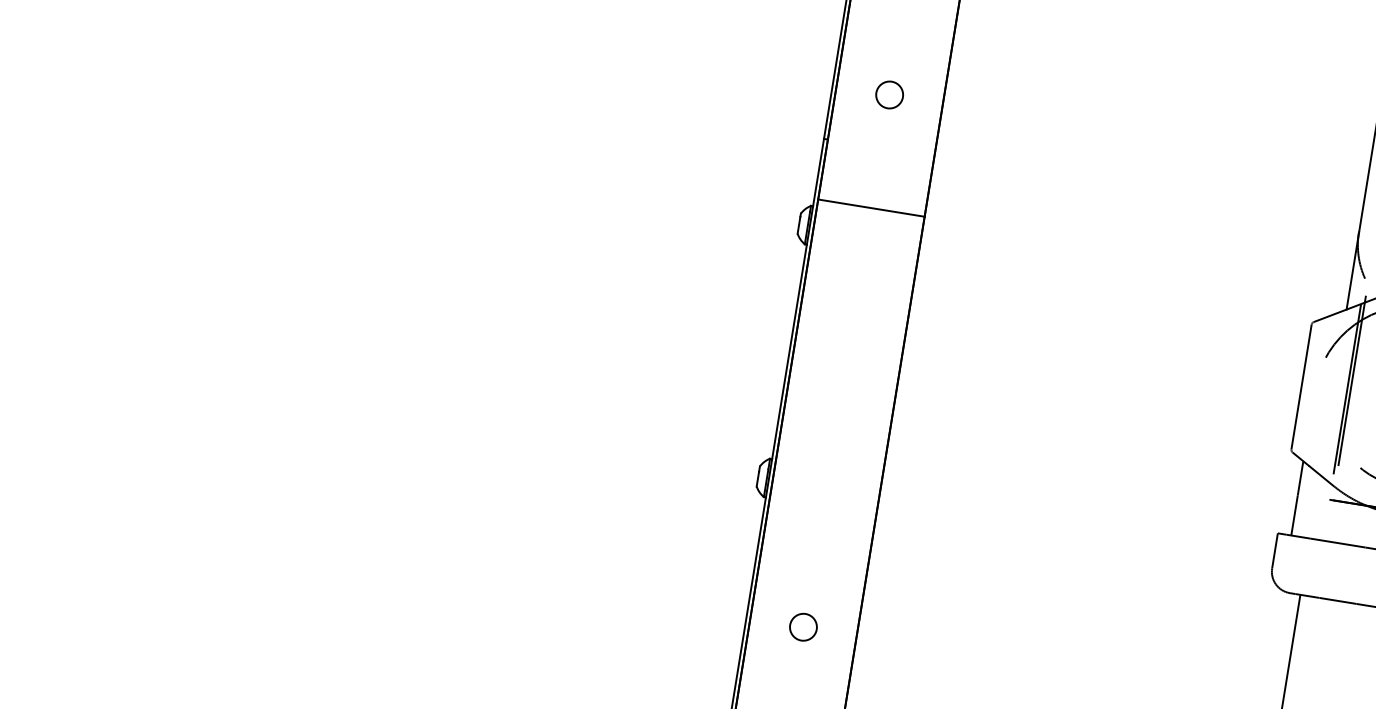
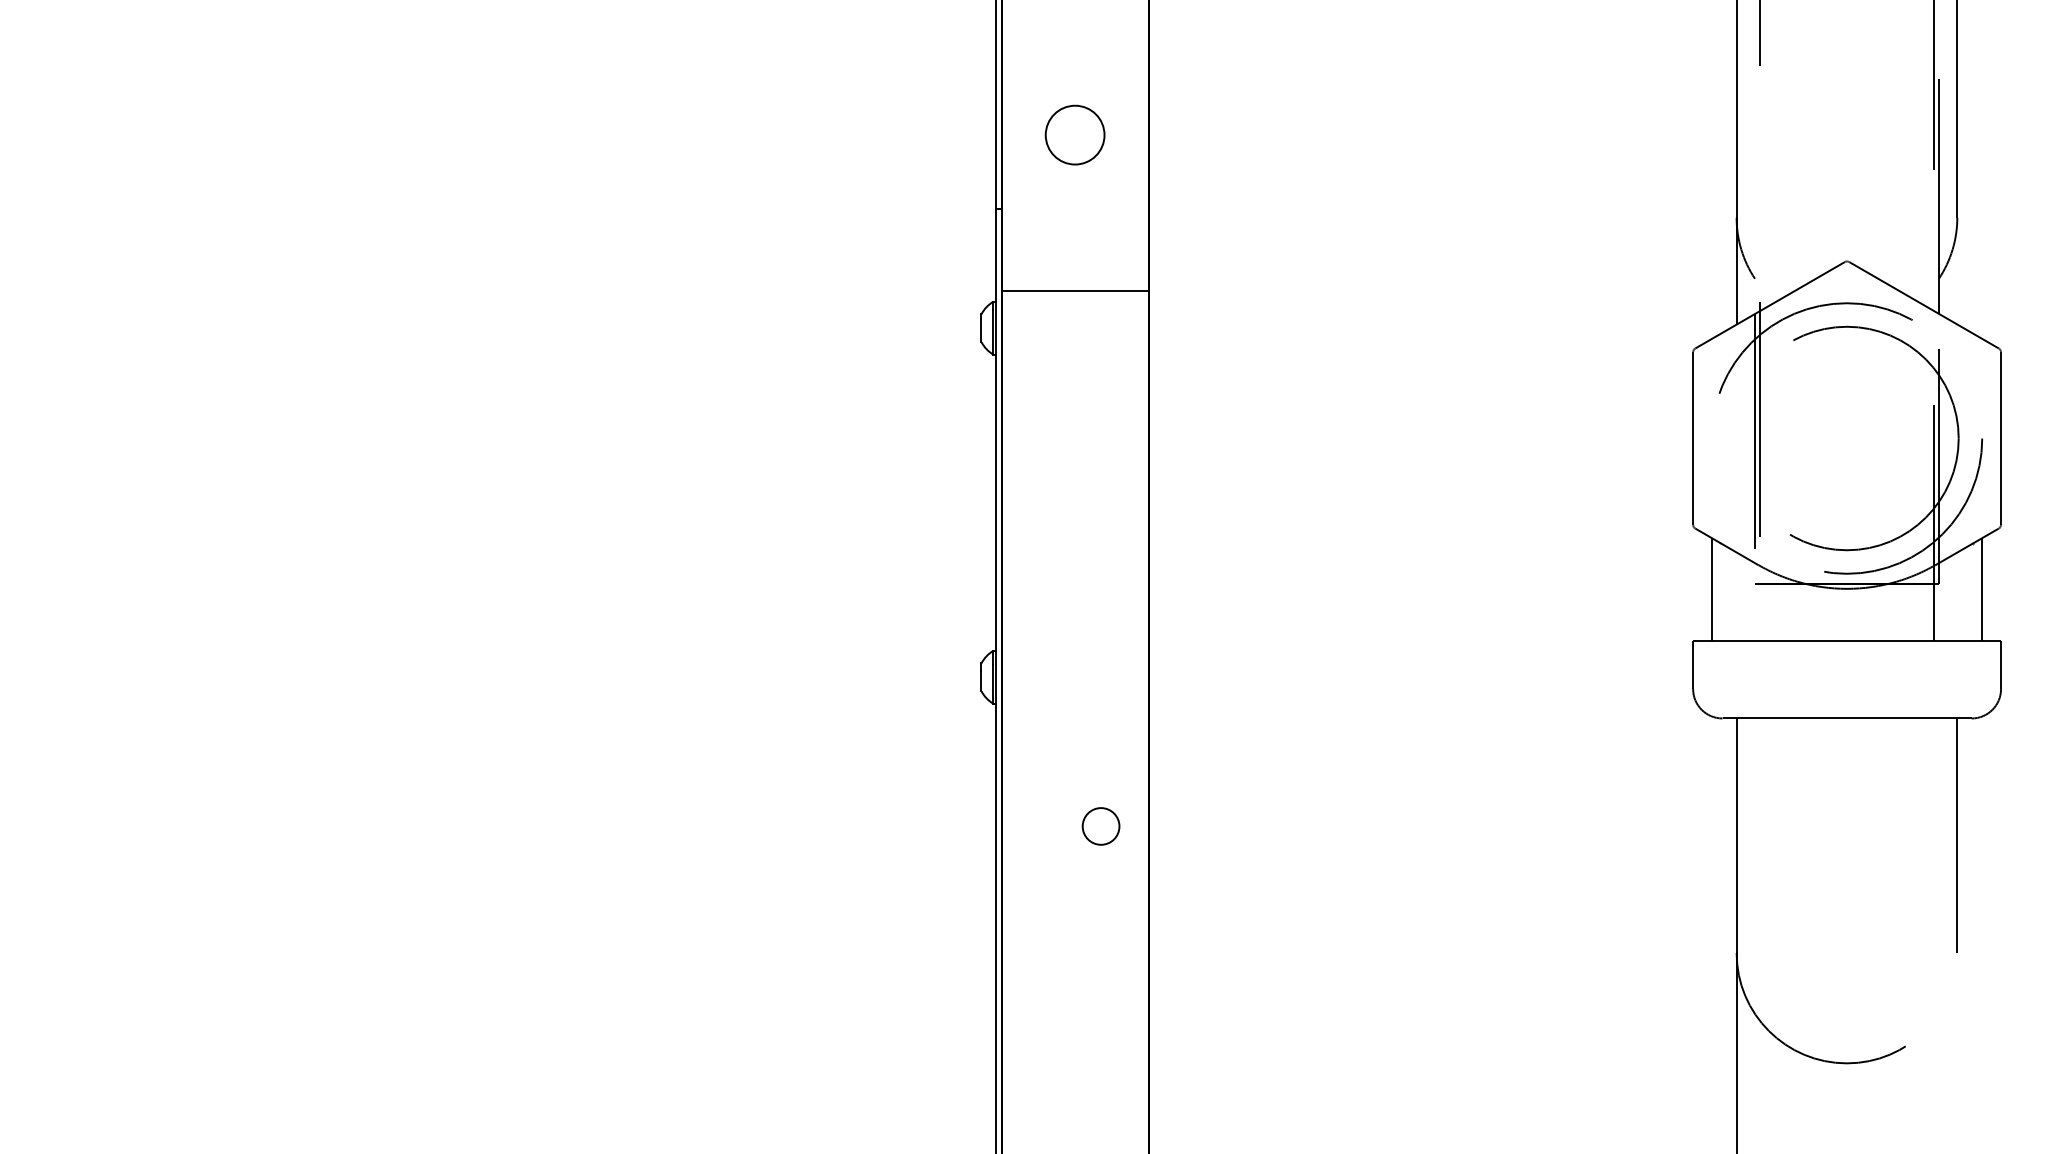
circle: (889, 95) -> (1074, 135), size x1.6
circle: (803, 627) -> (1100, 826), moved

